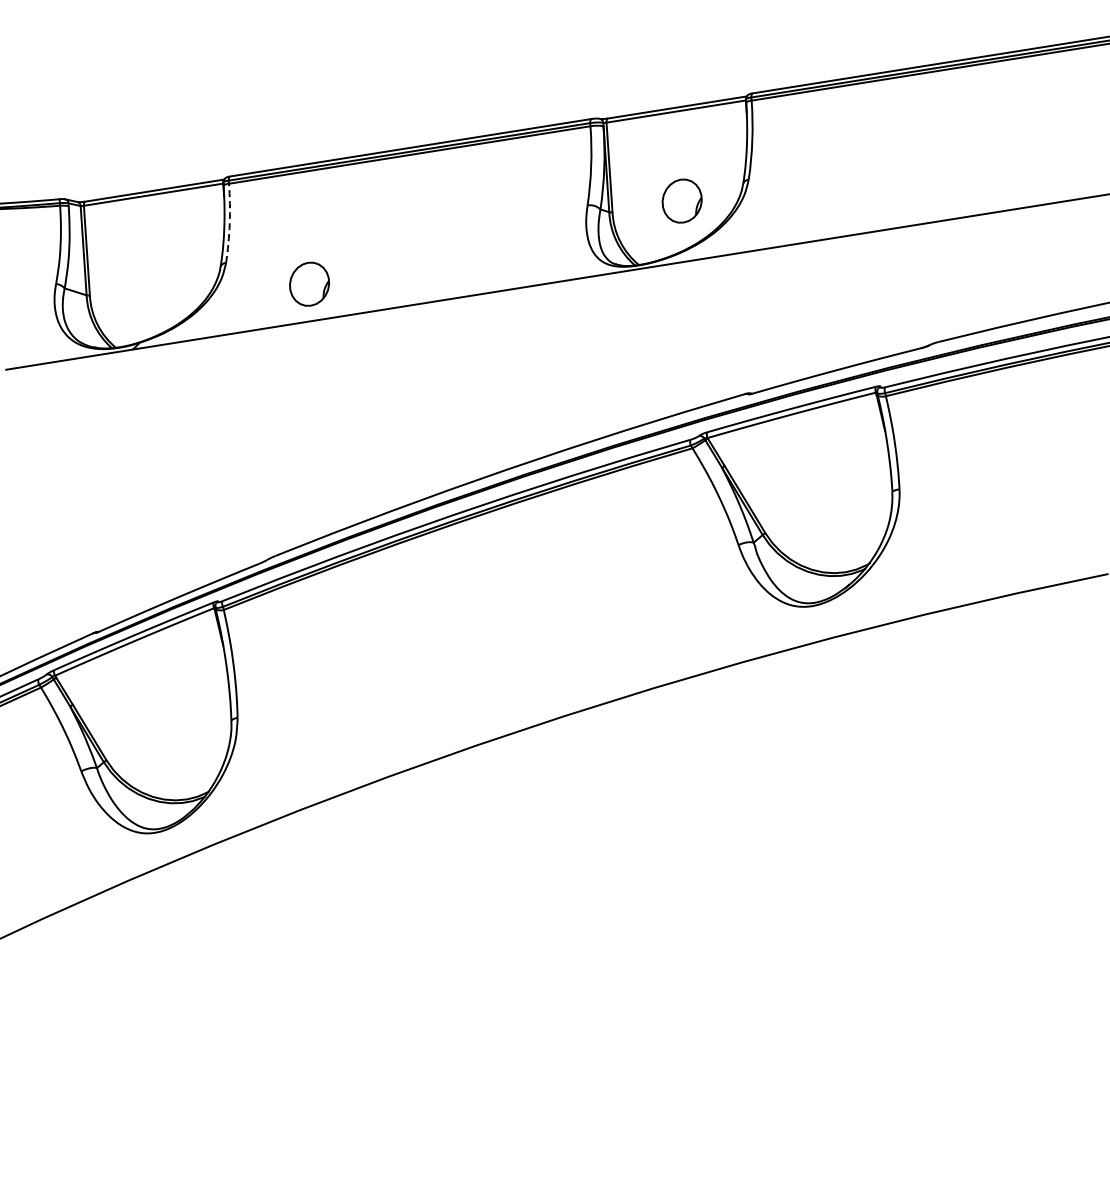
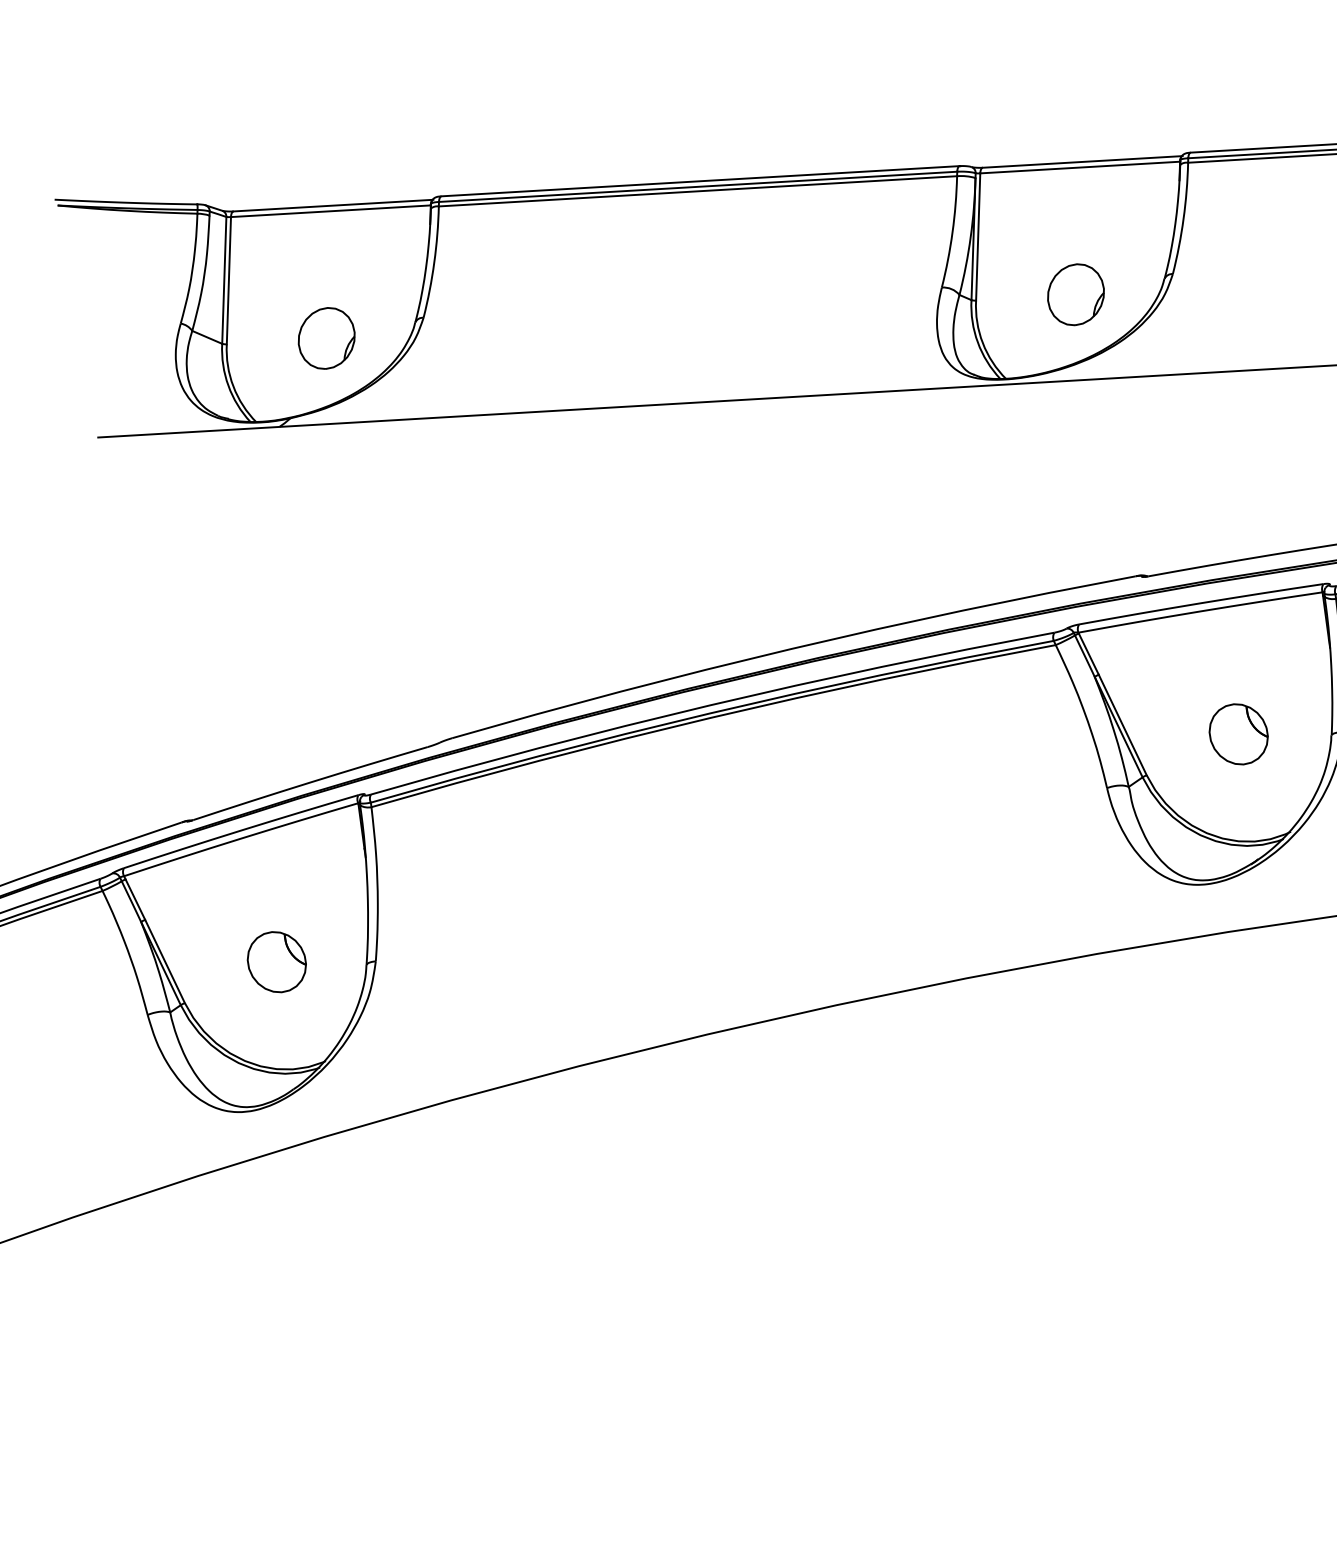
arc: (229, 223) -> (433, 262), dashed -> solid
part: (309, 283) -> (326, 337), moved
part: (826, 497) -> (1237, 733), added
part: (167, 725) -> (275, 962), added

